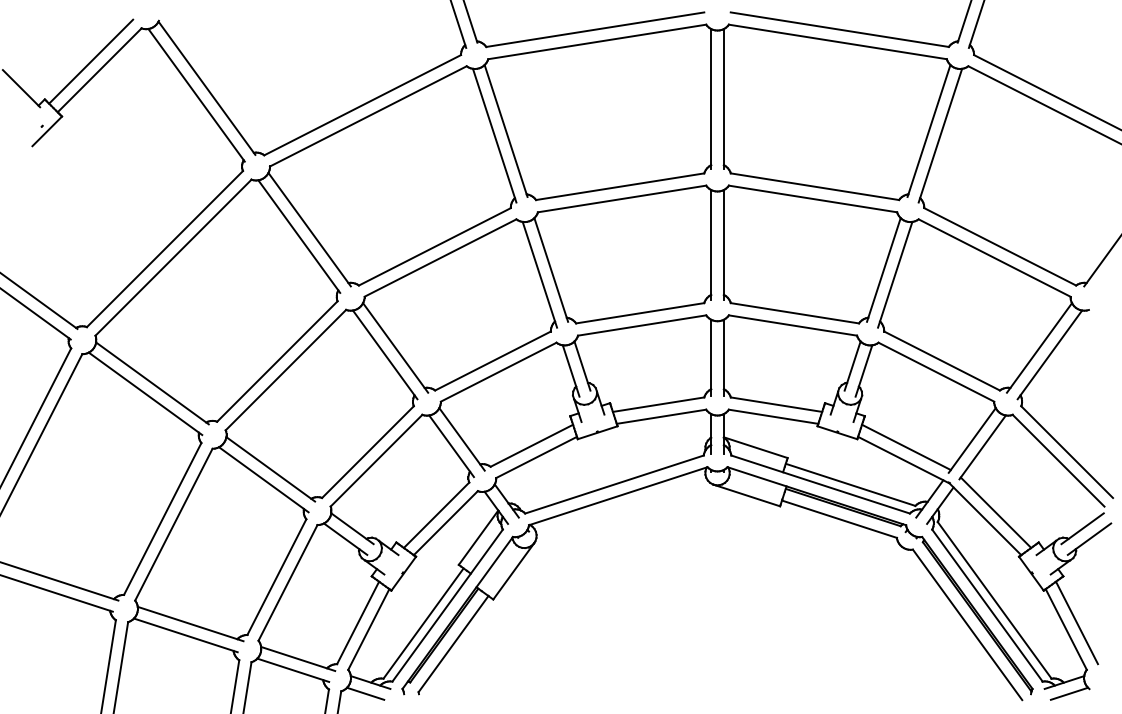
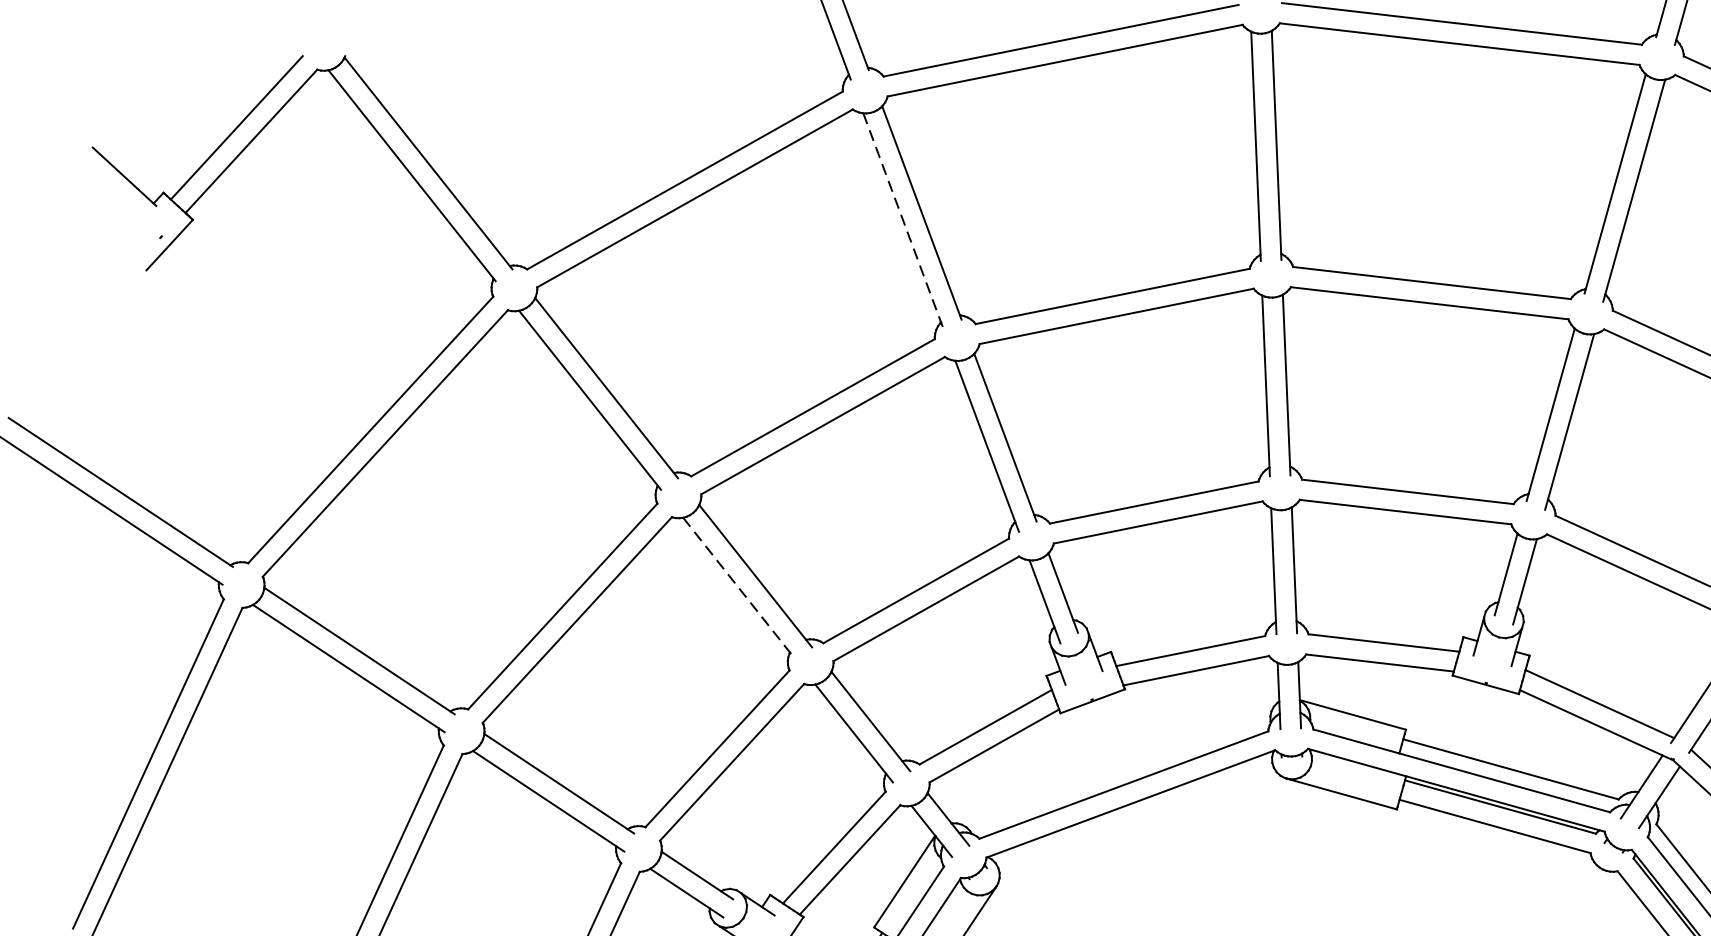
line: (494, 136) -> (903, 222), solid -> dashed
line: (385, 354) -> (739, 587), solid -> dashed

